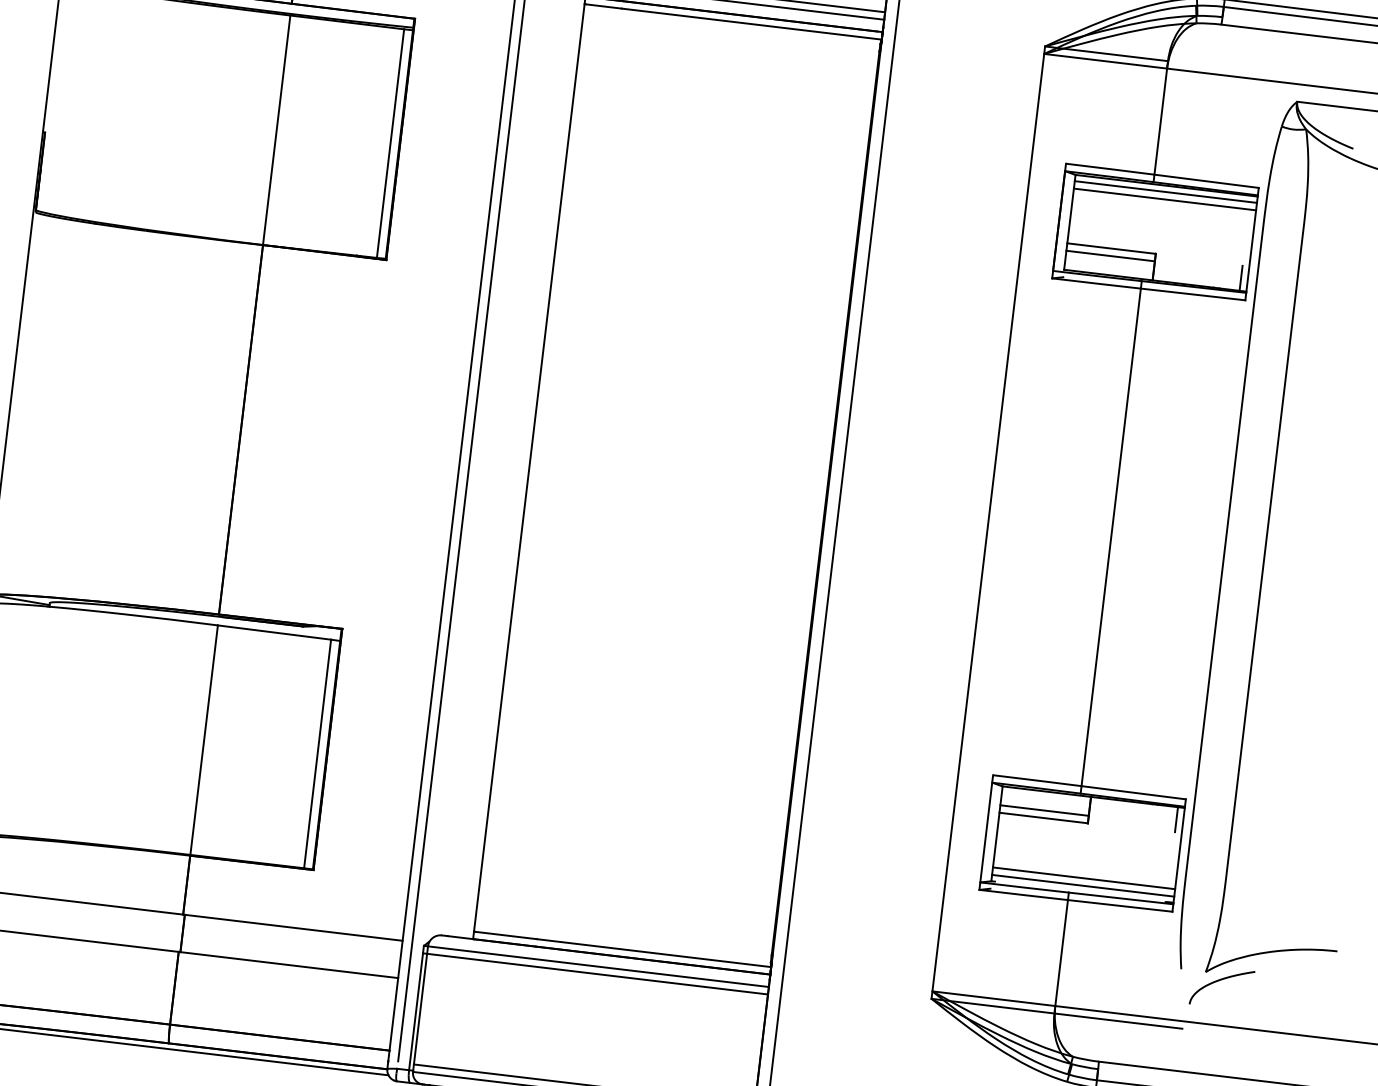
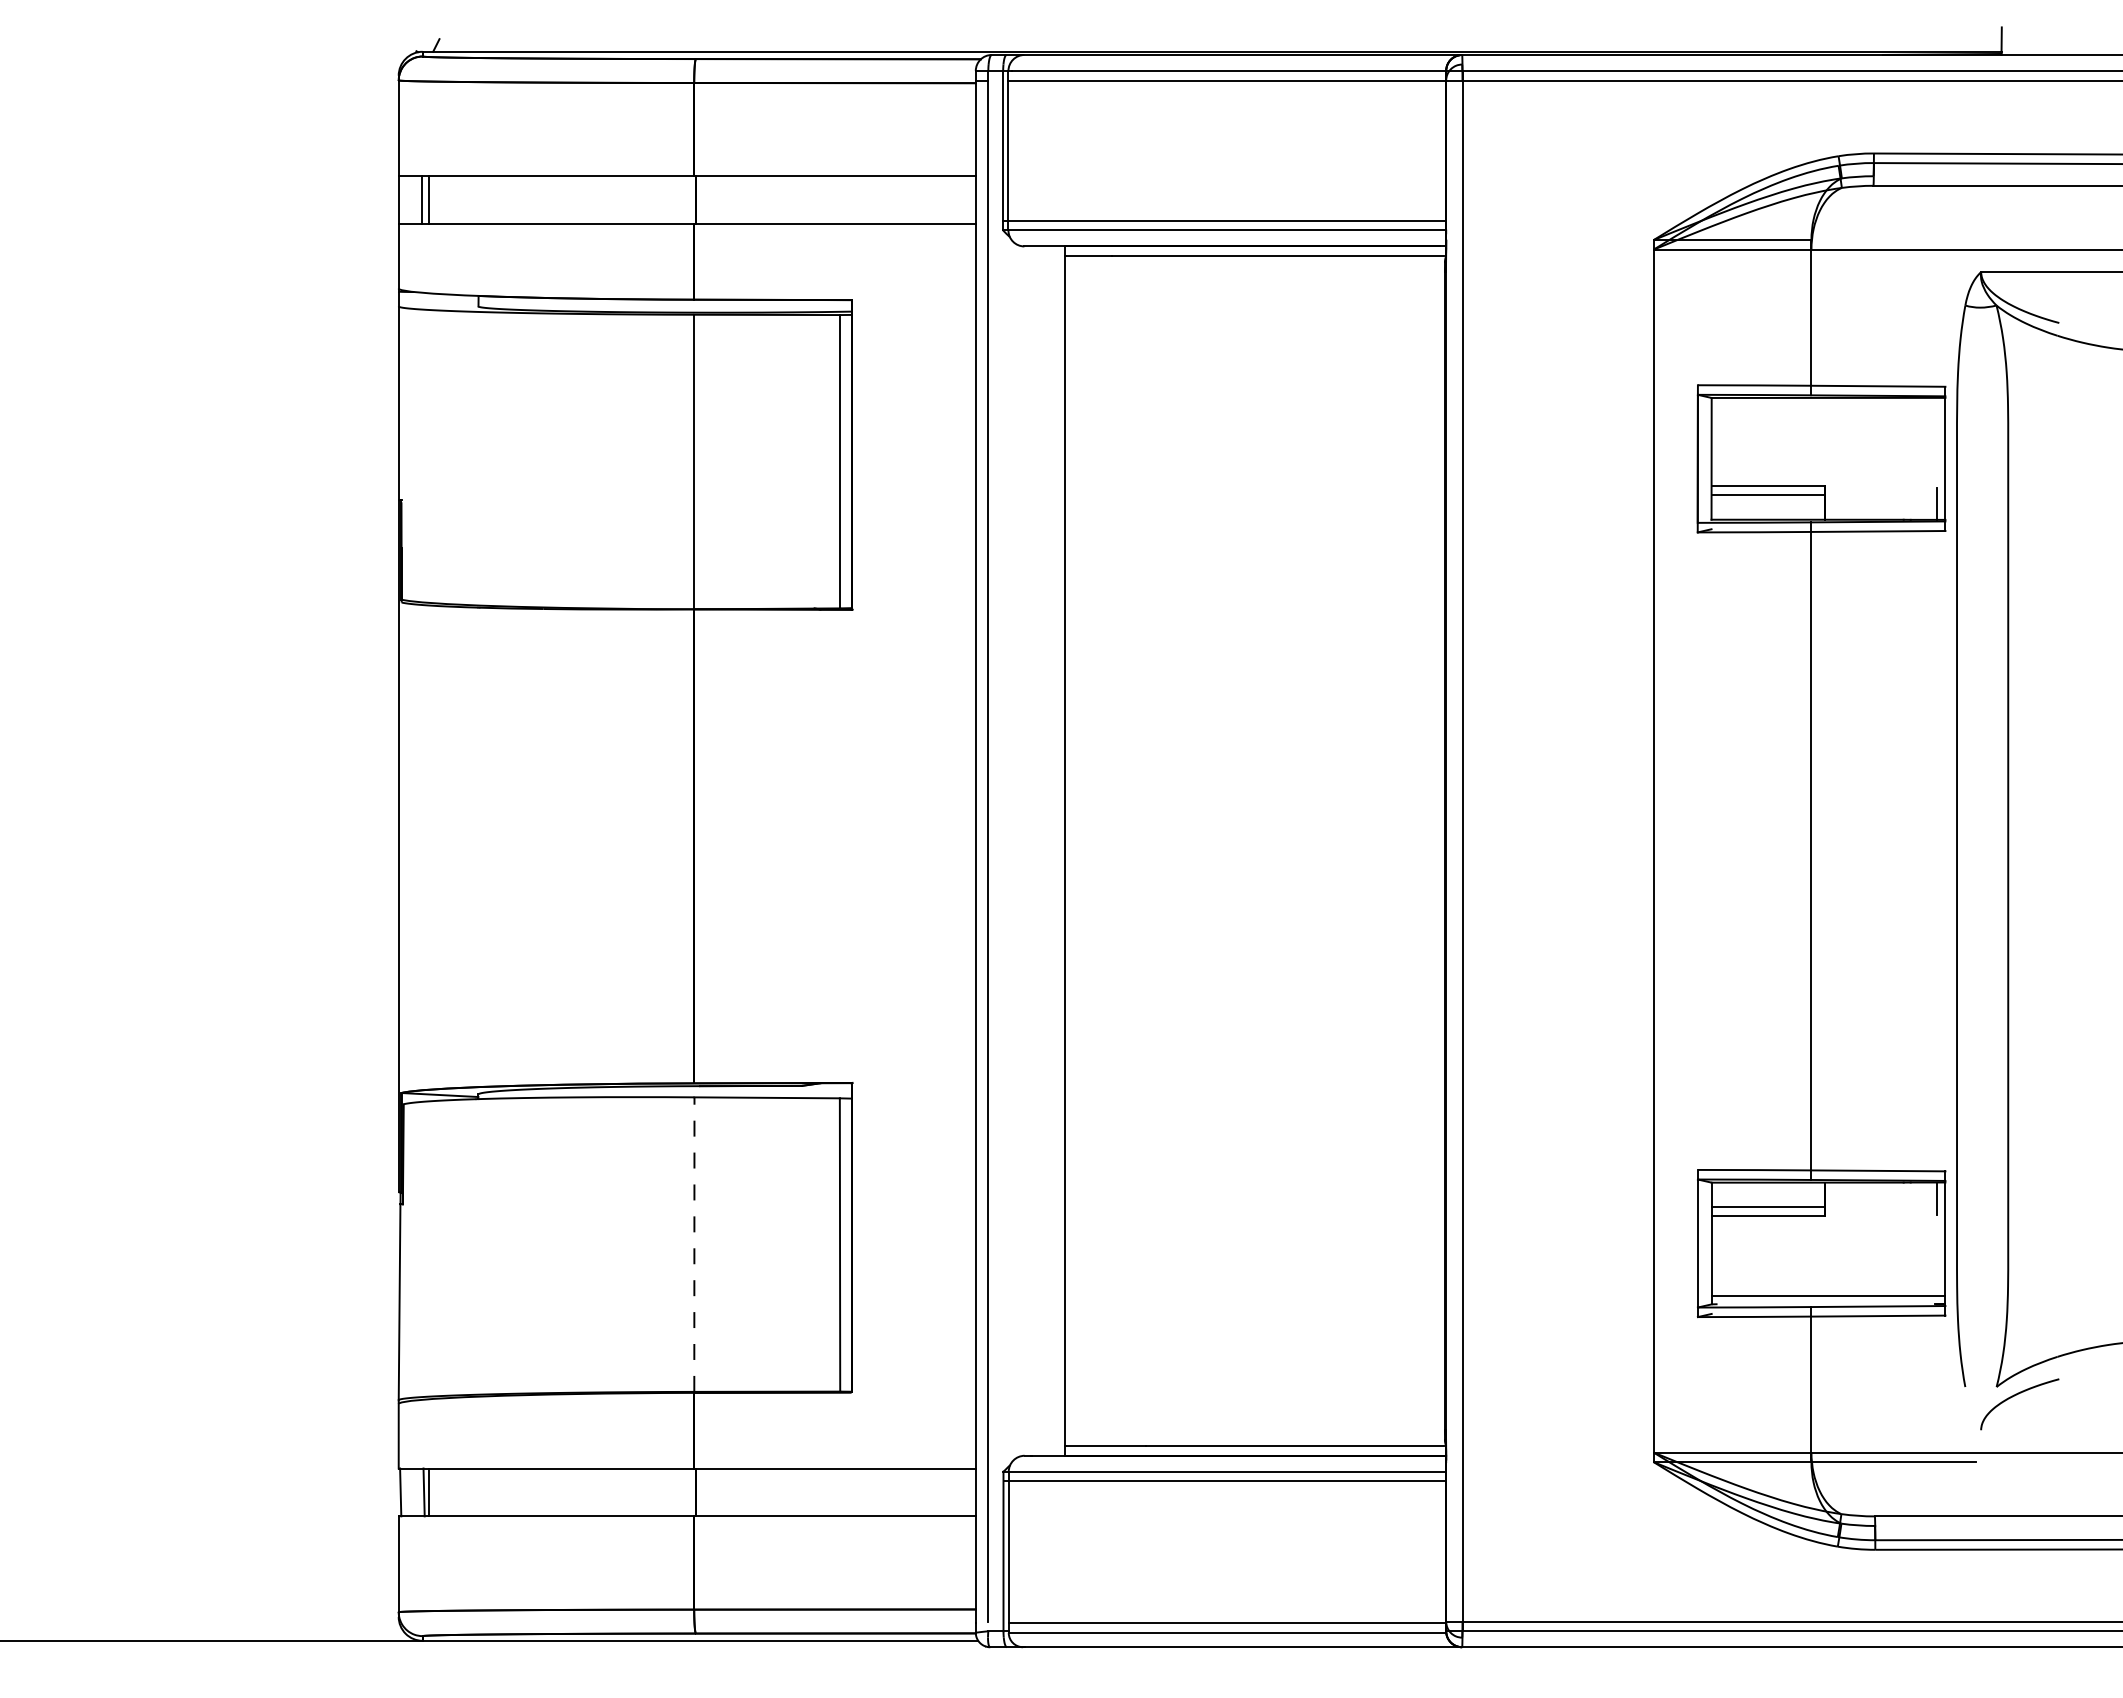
line: (1165, 191) -> (1828, 405), removed
line: (1164, 199) -> (1828, 415), removed
line: (204, 740) -> (694, 1244), solid -> dashed
line: (1084, 878) -> (1828, 1286), removed

